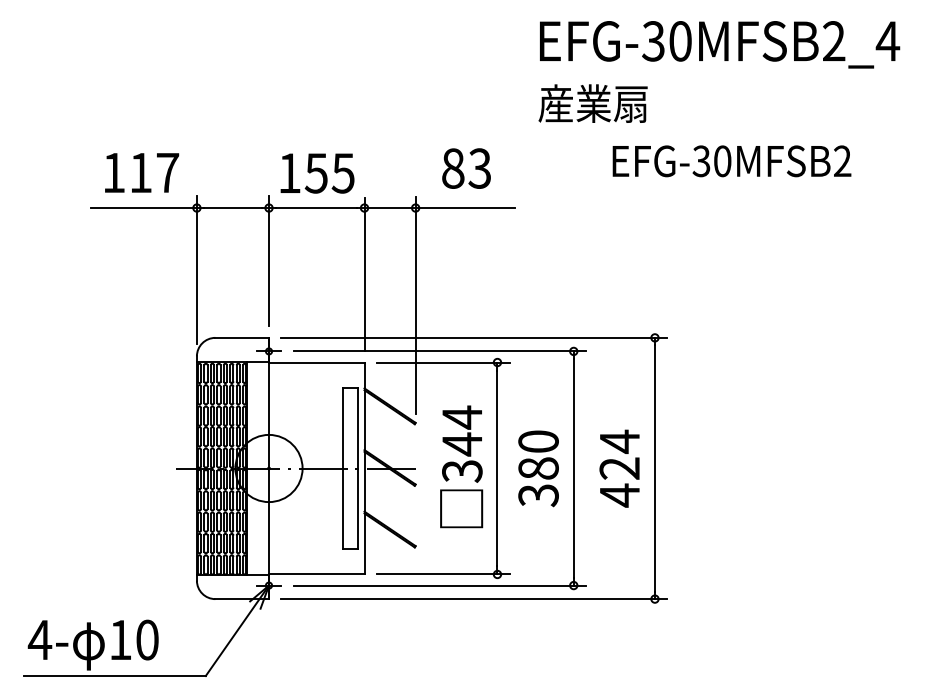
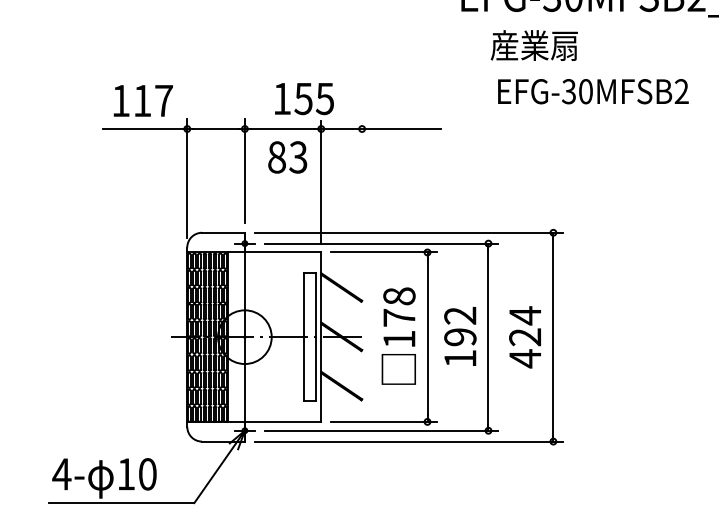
text: (592, 103) -> (533, 45), moved
text: (731, 161) -> (592, 91), moved
text: (466, 168) -> (287, 157), moved
text: (317, 173) -> (304, 99), moved
line: (415, 305) -> (361, 206), removed
text: (462, 443) -> (399, 317), 344 -> 178
text: (538, 468) -> (460, 337), 380 -> 192

